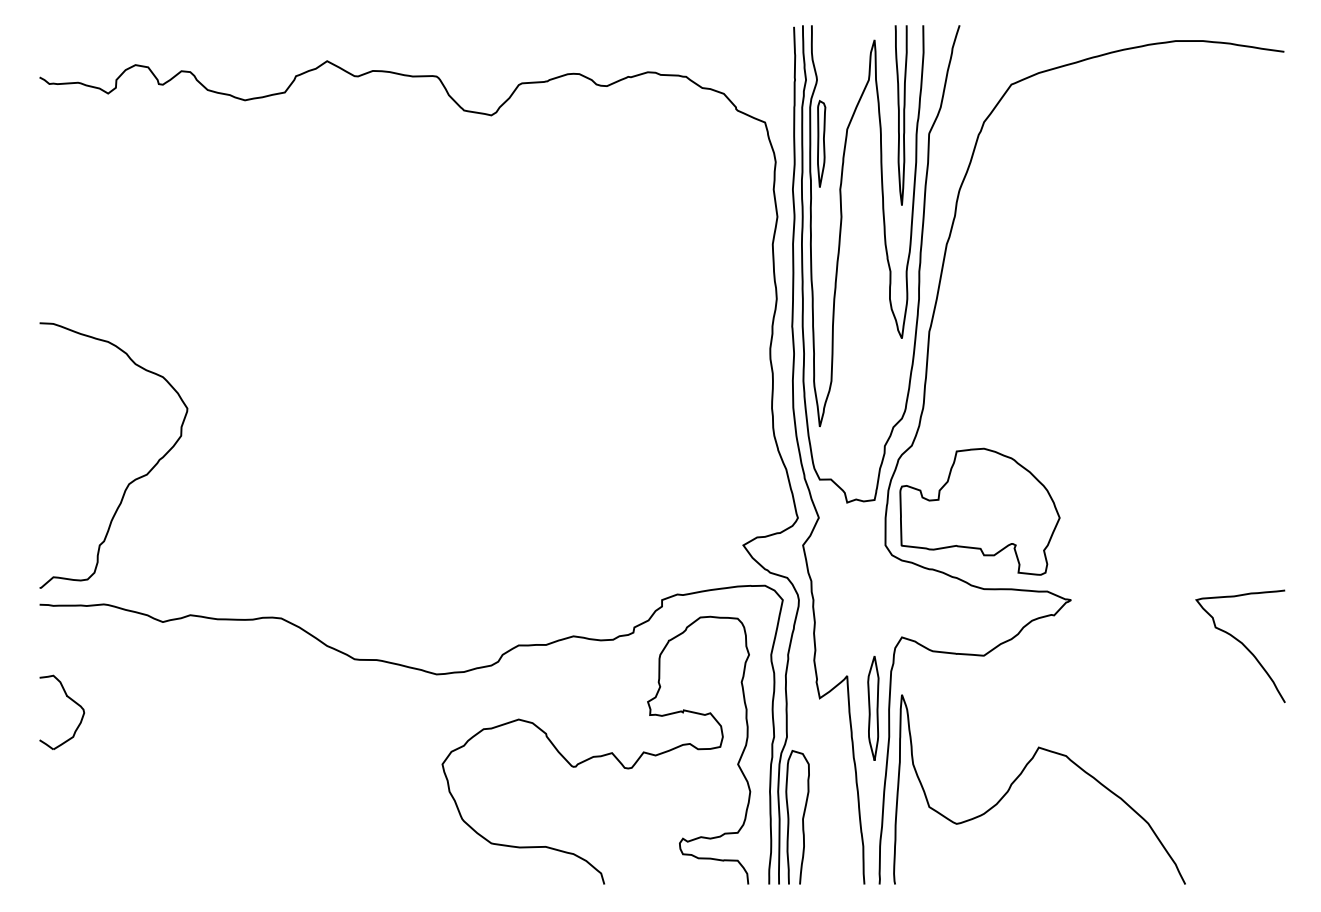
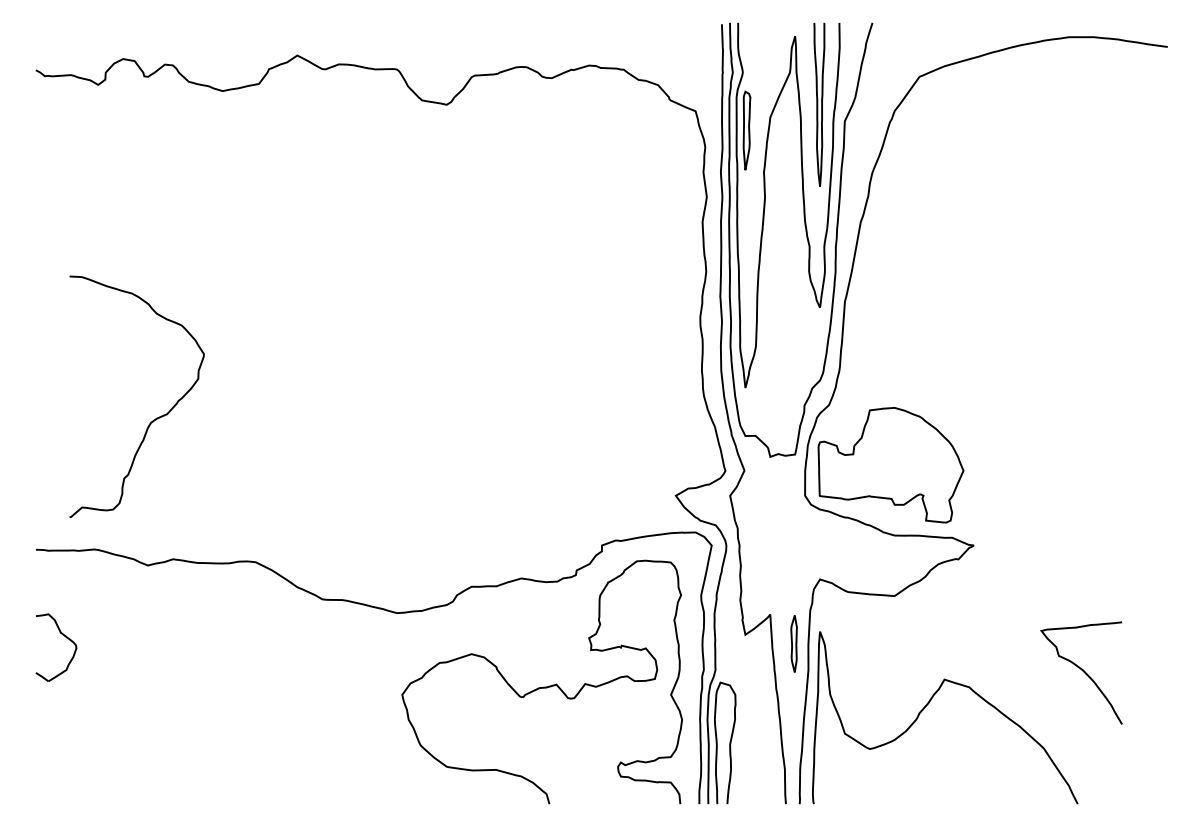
curve: (133, 479) -> (154, 418), moved
curve: (1241, 644) -> (1082, 671), moved
part: (873, 707) -> (794, 643), size x0.6

